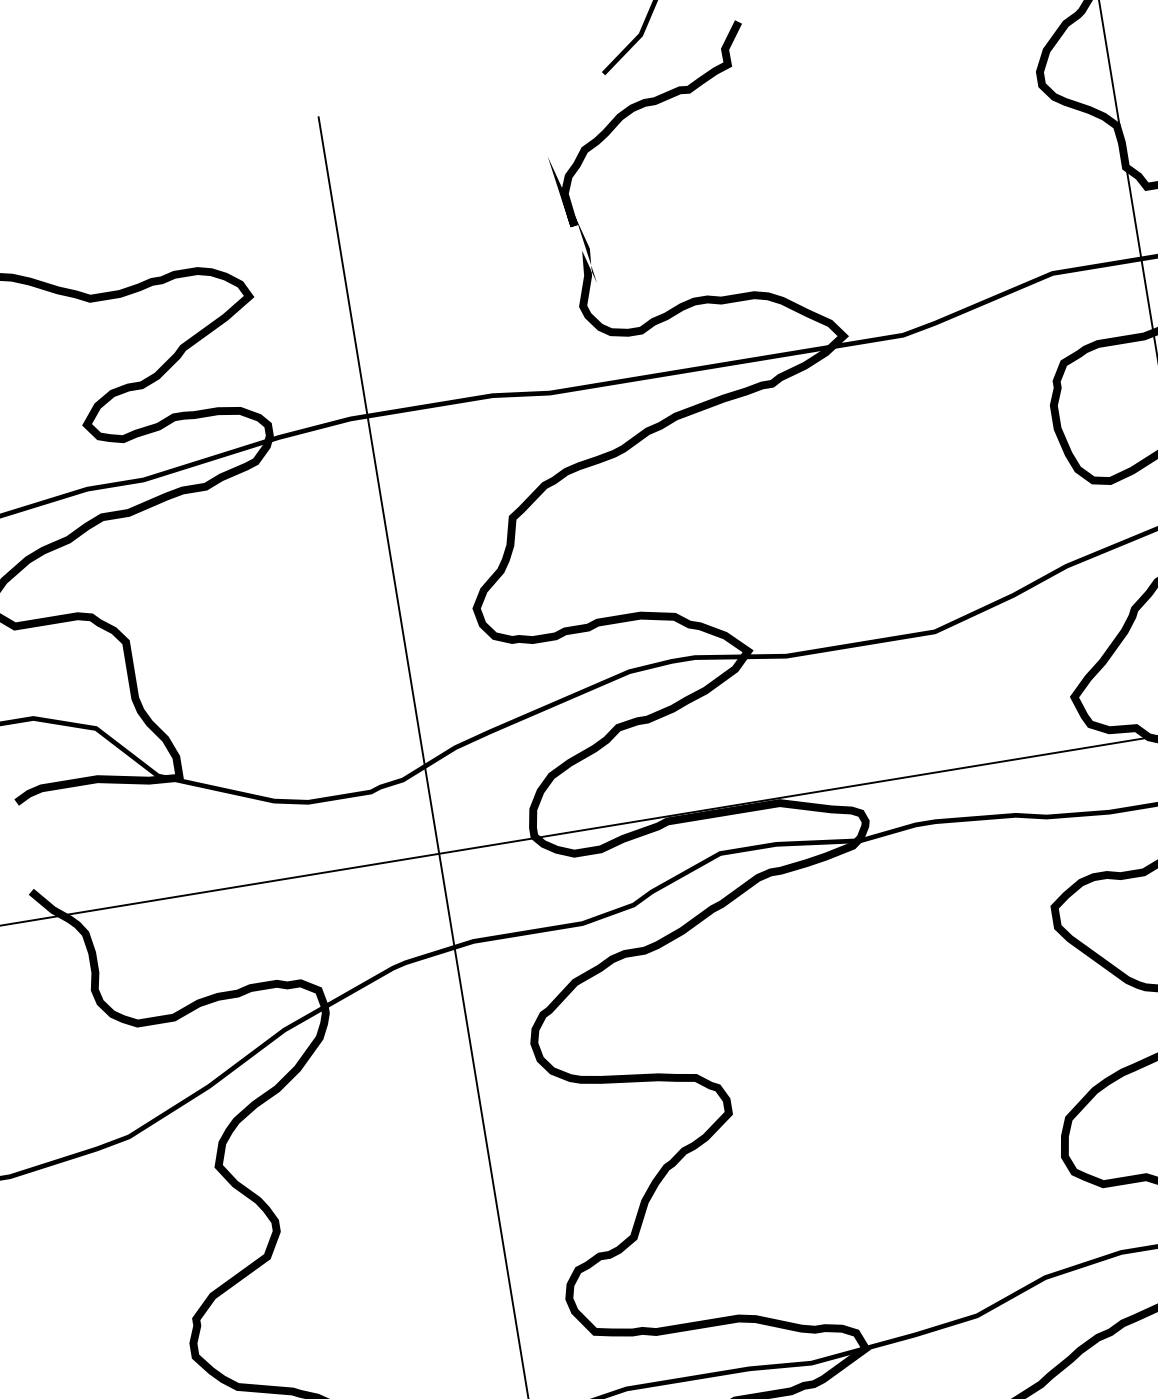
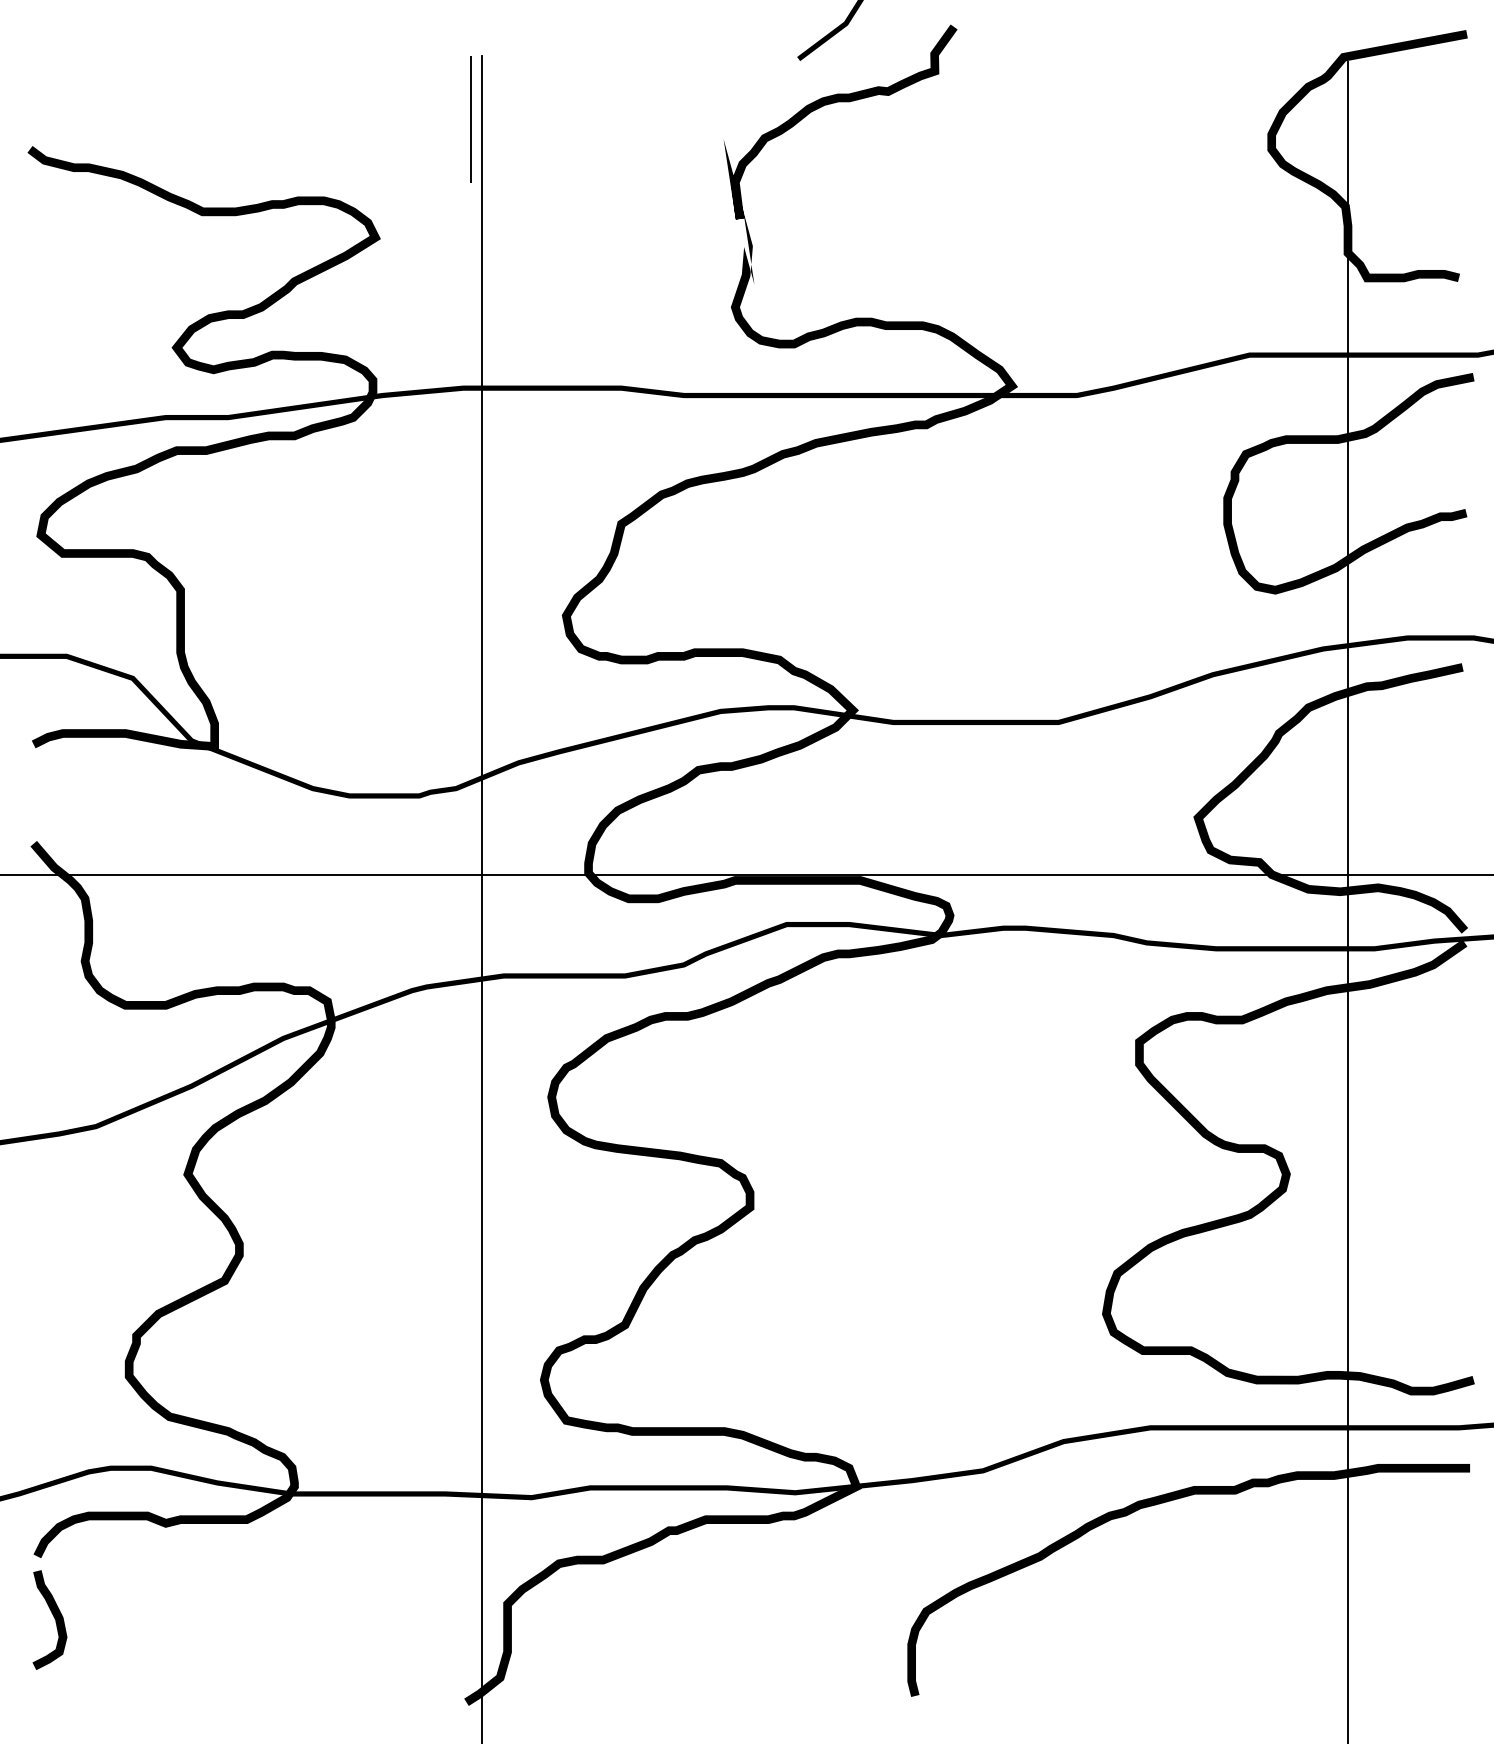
line: (317, 176) -> (470, 119), added

